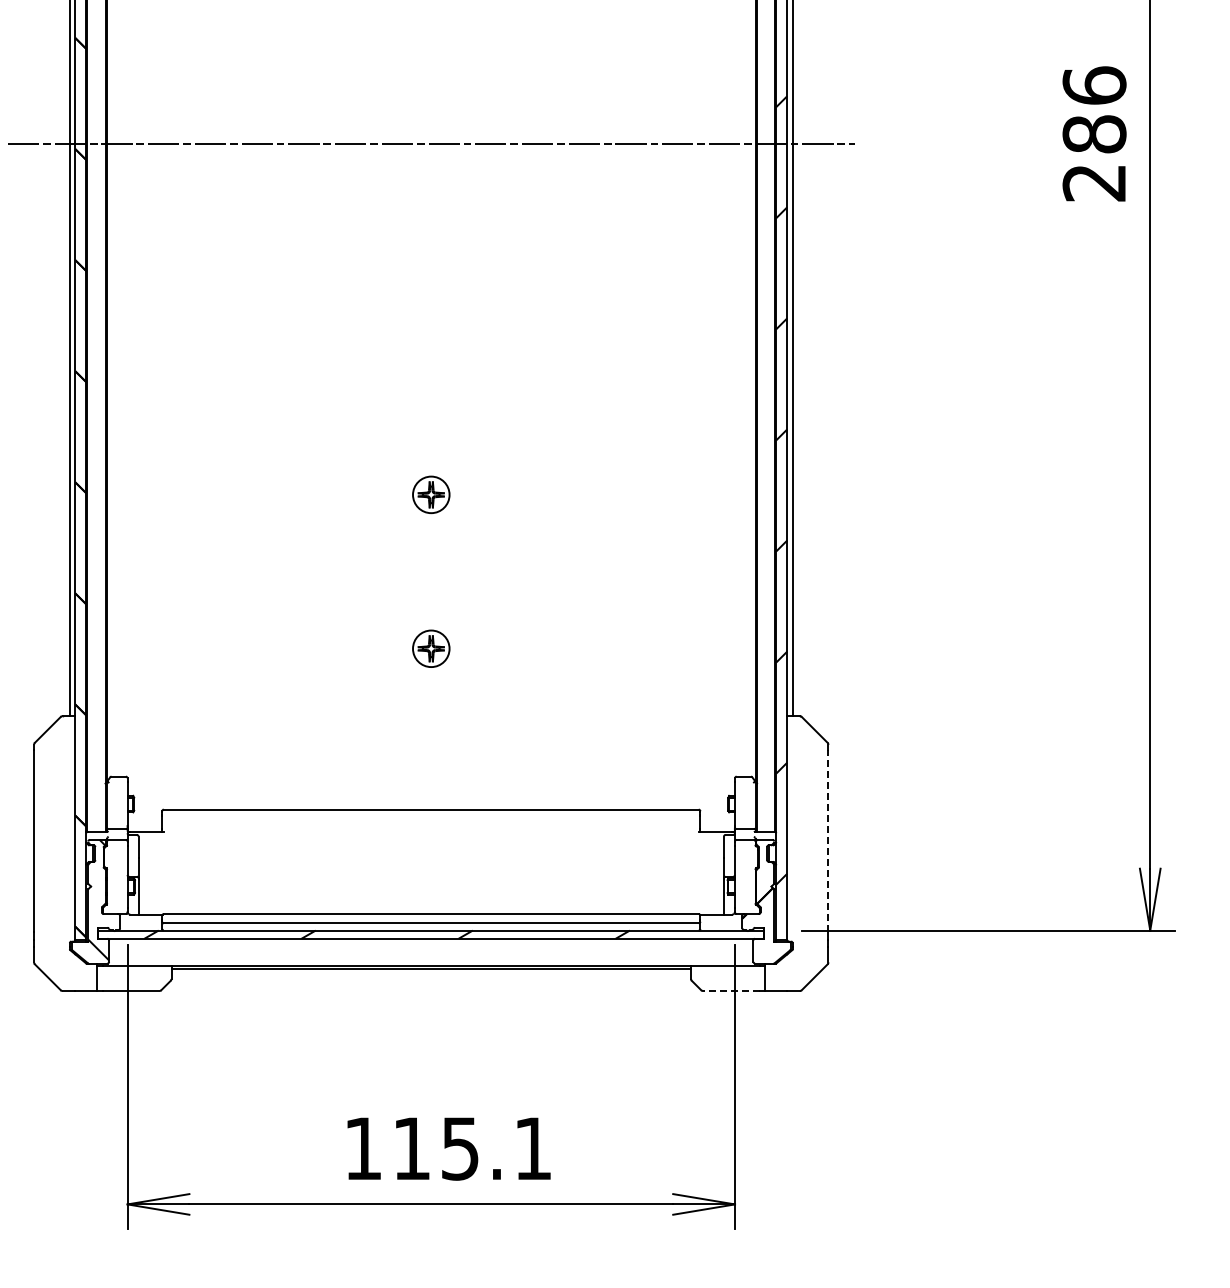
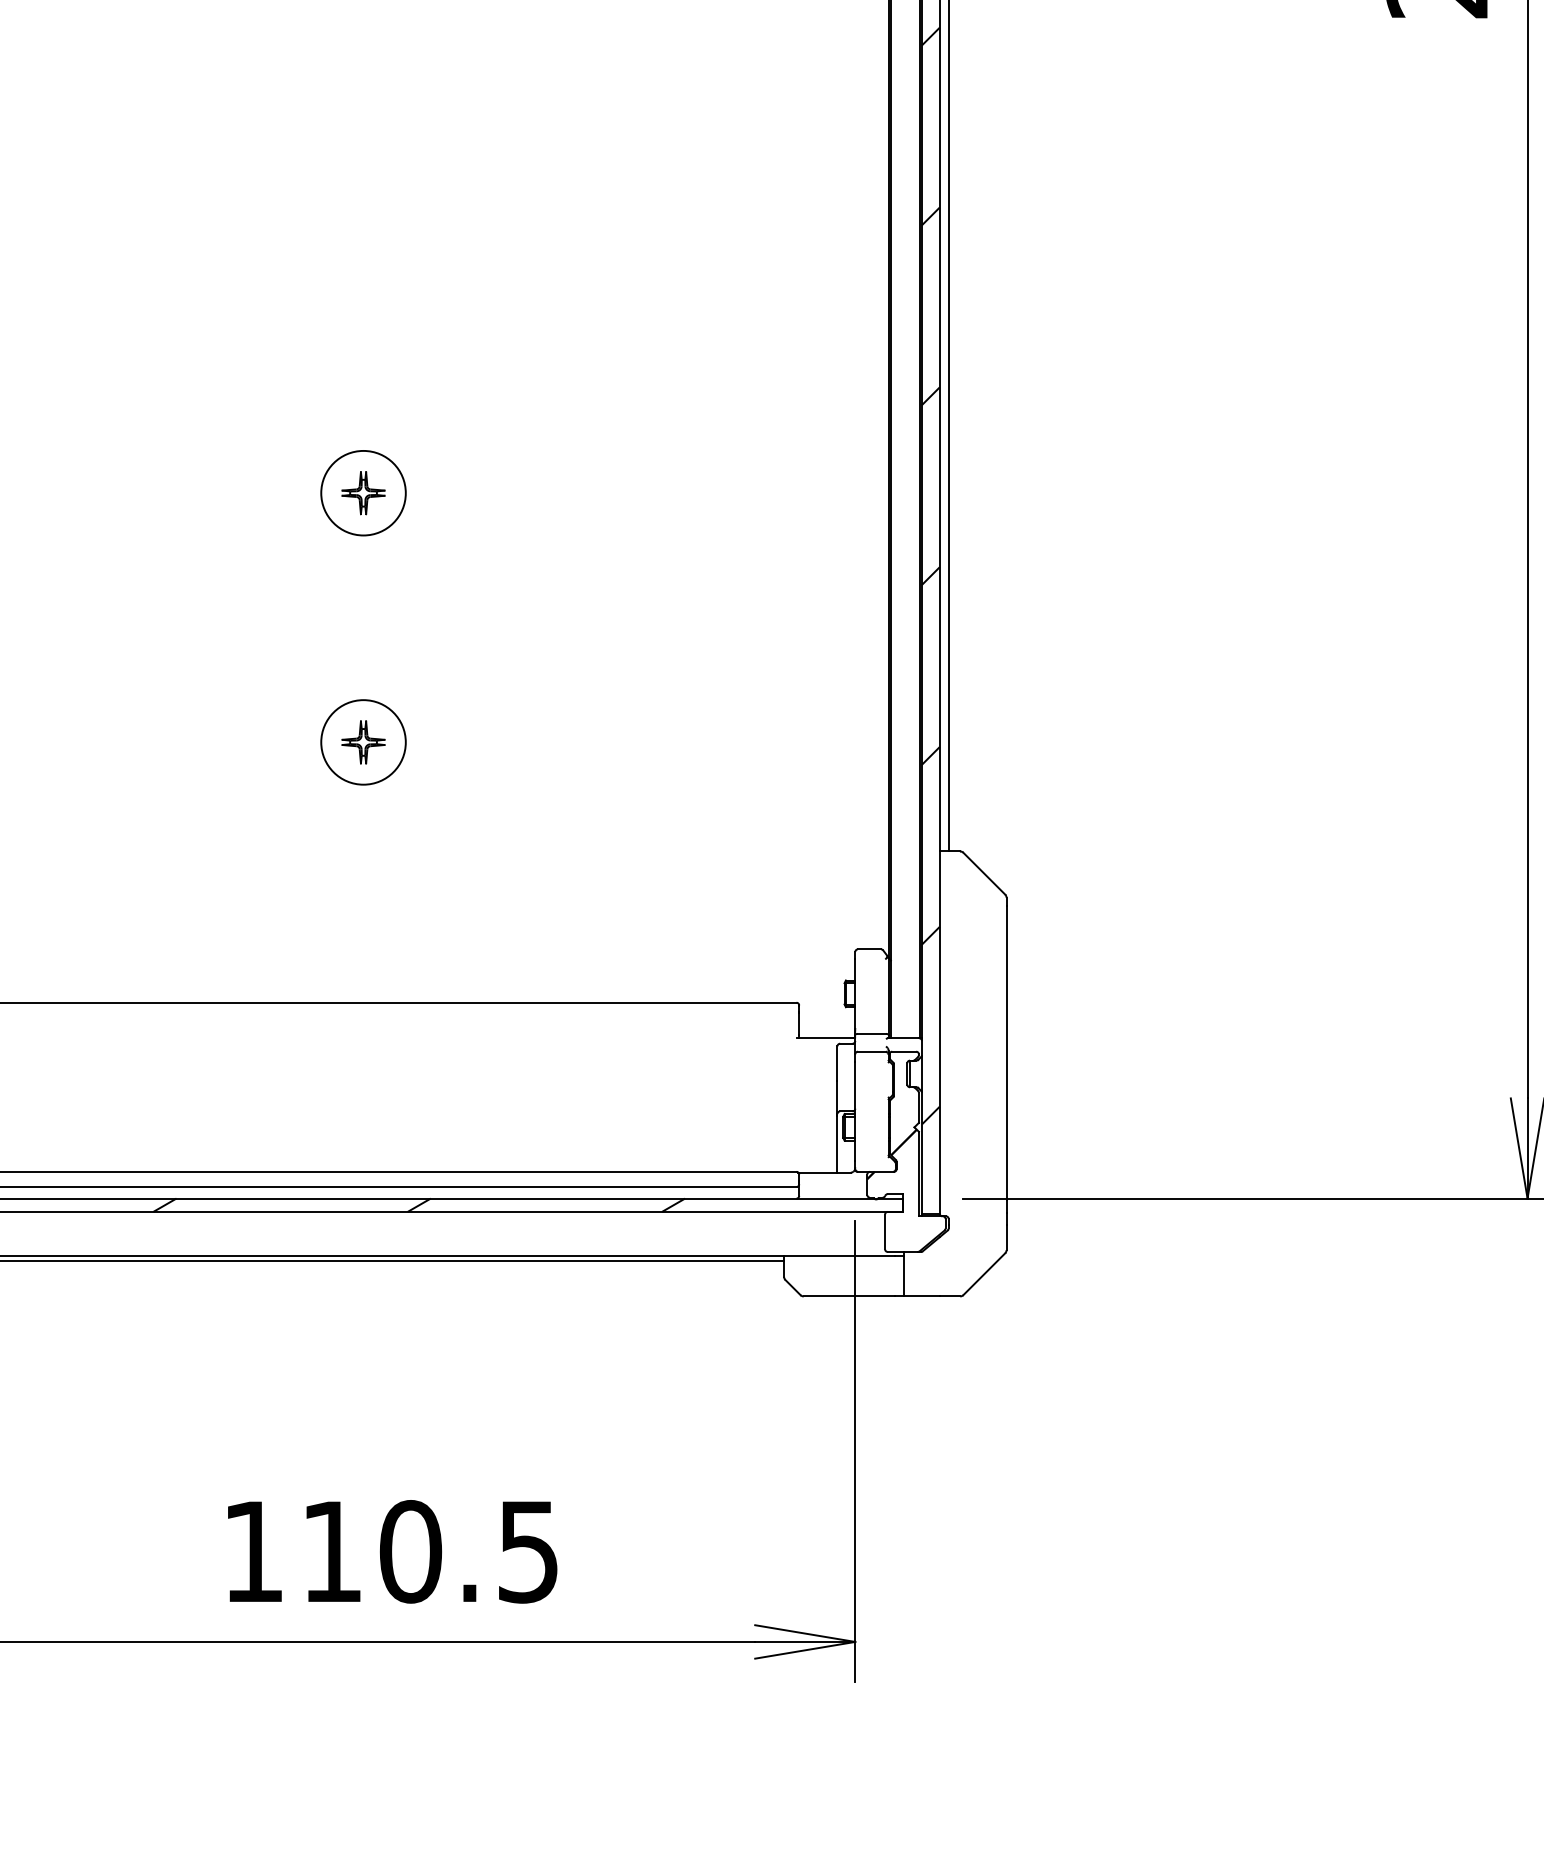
circle: (431, 494) -> (363, 492), size x1.43
circle: (431, 648) -> (363, 741), size x1.43
line: (828, 840) -> (1006, 1052), dashed -> solid
line: (730, 991) -> (847, 1297), dashed -> solid
text: (495, 1148) -> (467, 1551), 115.1 -> 110.5

